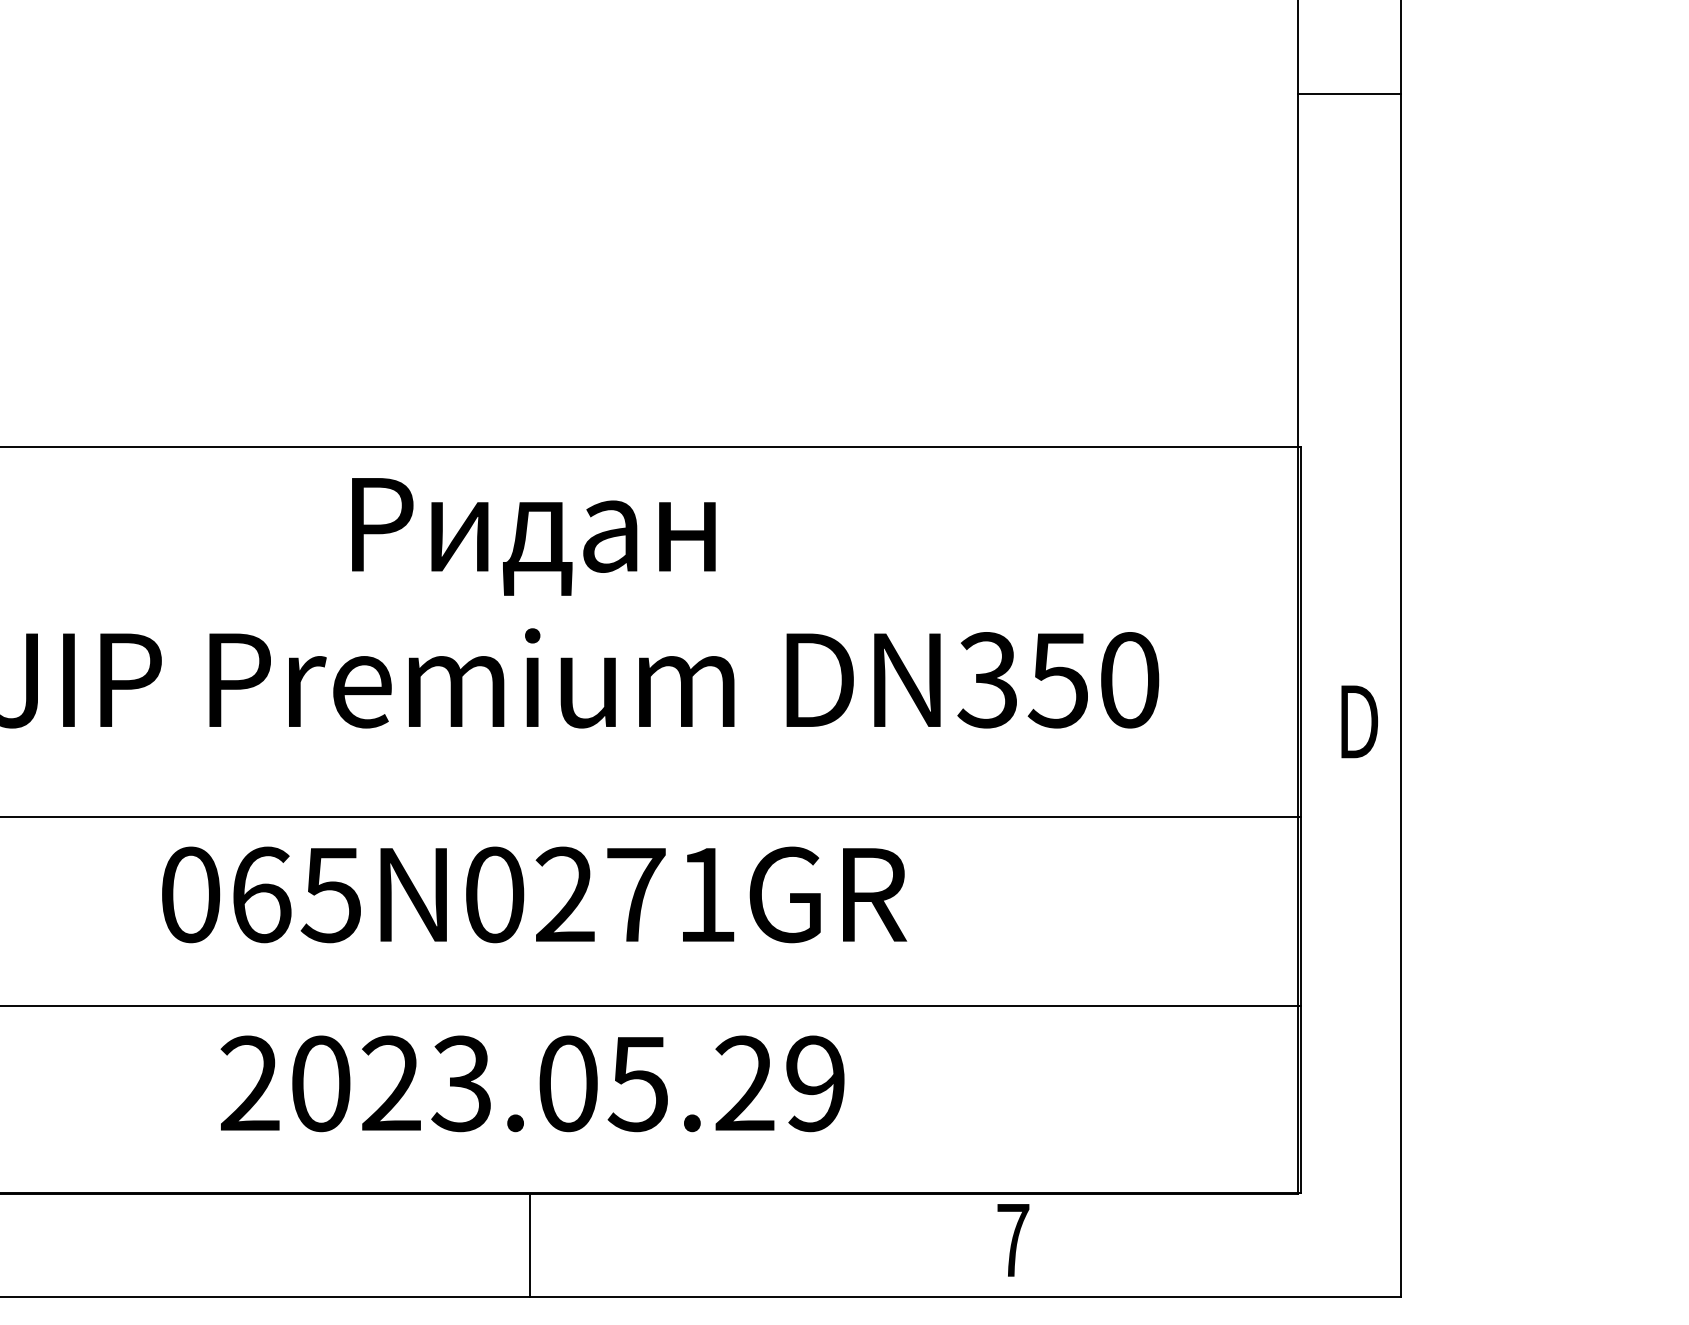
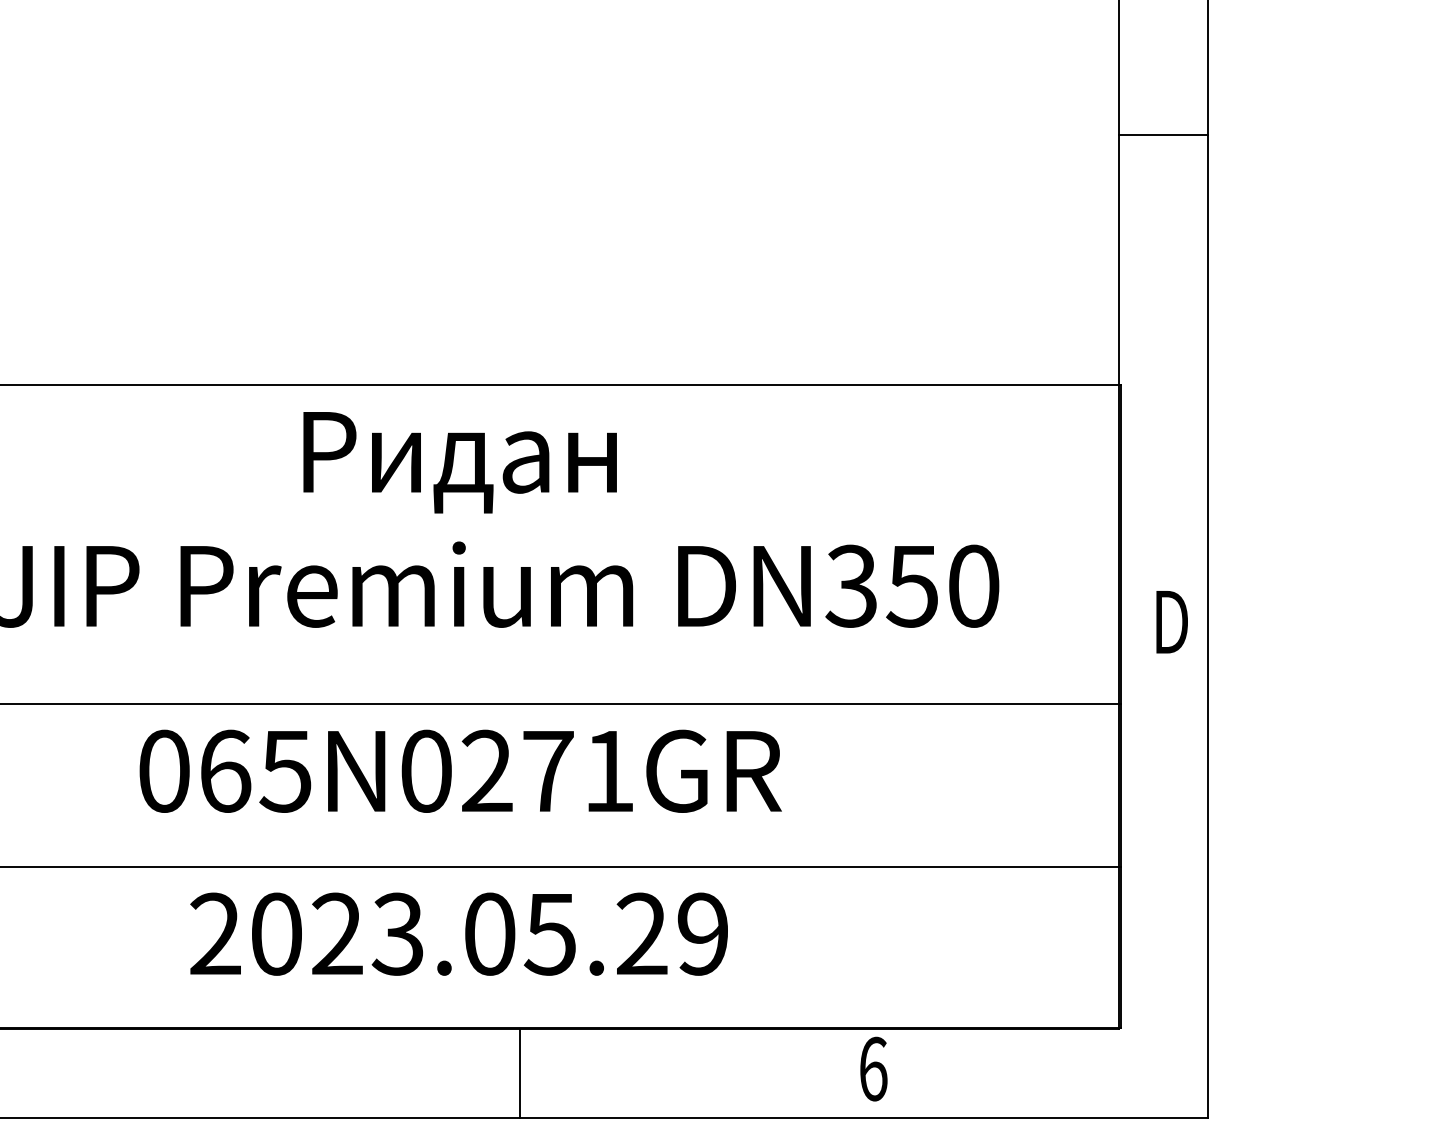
line: (1348, 93) -> (1162, 134), moved
text: (1013, 1239) -> (873, 1068), 7 -> 6
line: (529, 1245) -> (519, 1073), moved

